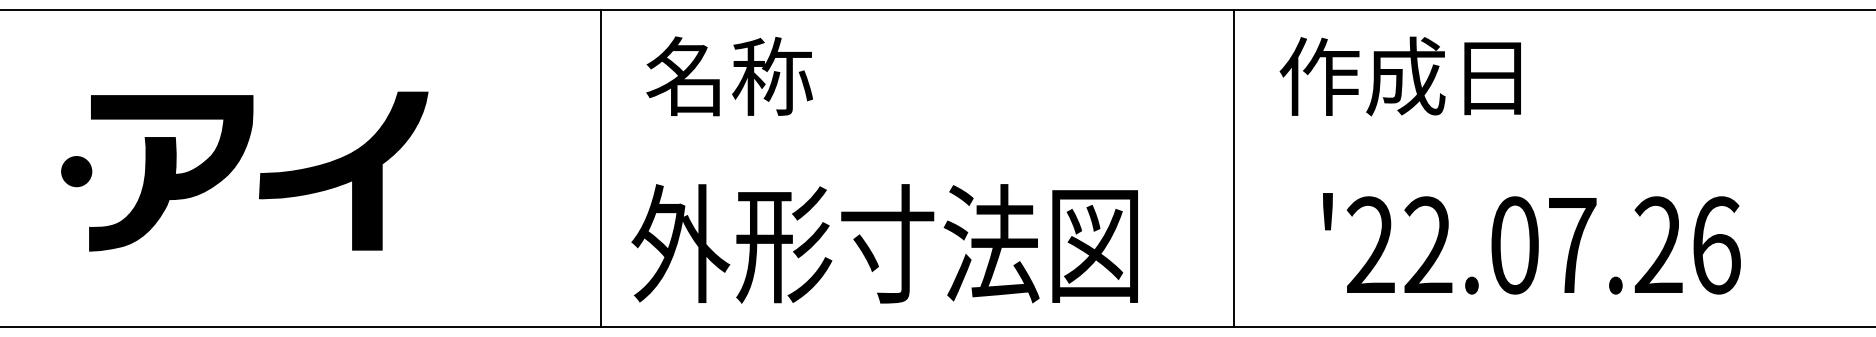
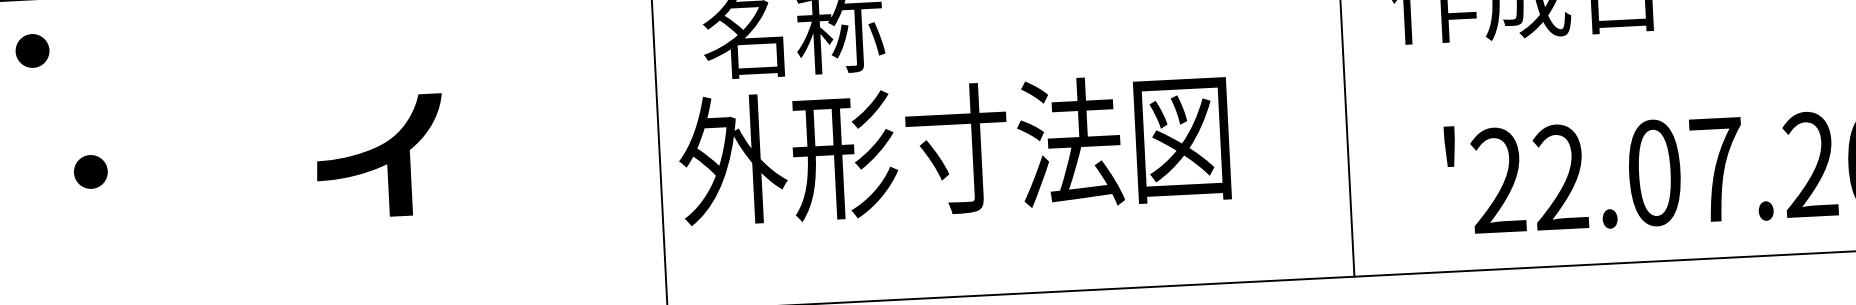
part: (28, 57) -> (32, 50), added
part: (343, 170) -> (380, 156), size x0.7
fill: (171, 173) -> (193, 168), removed
text: (884, 243) -> (953, 148), moved

